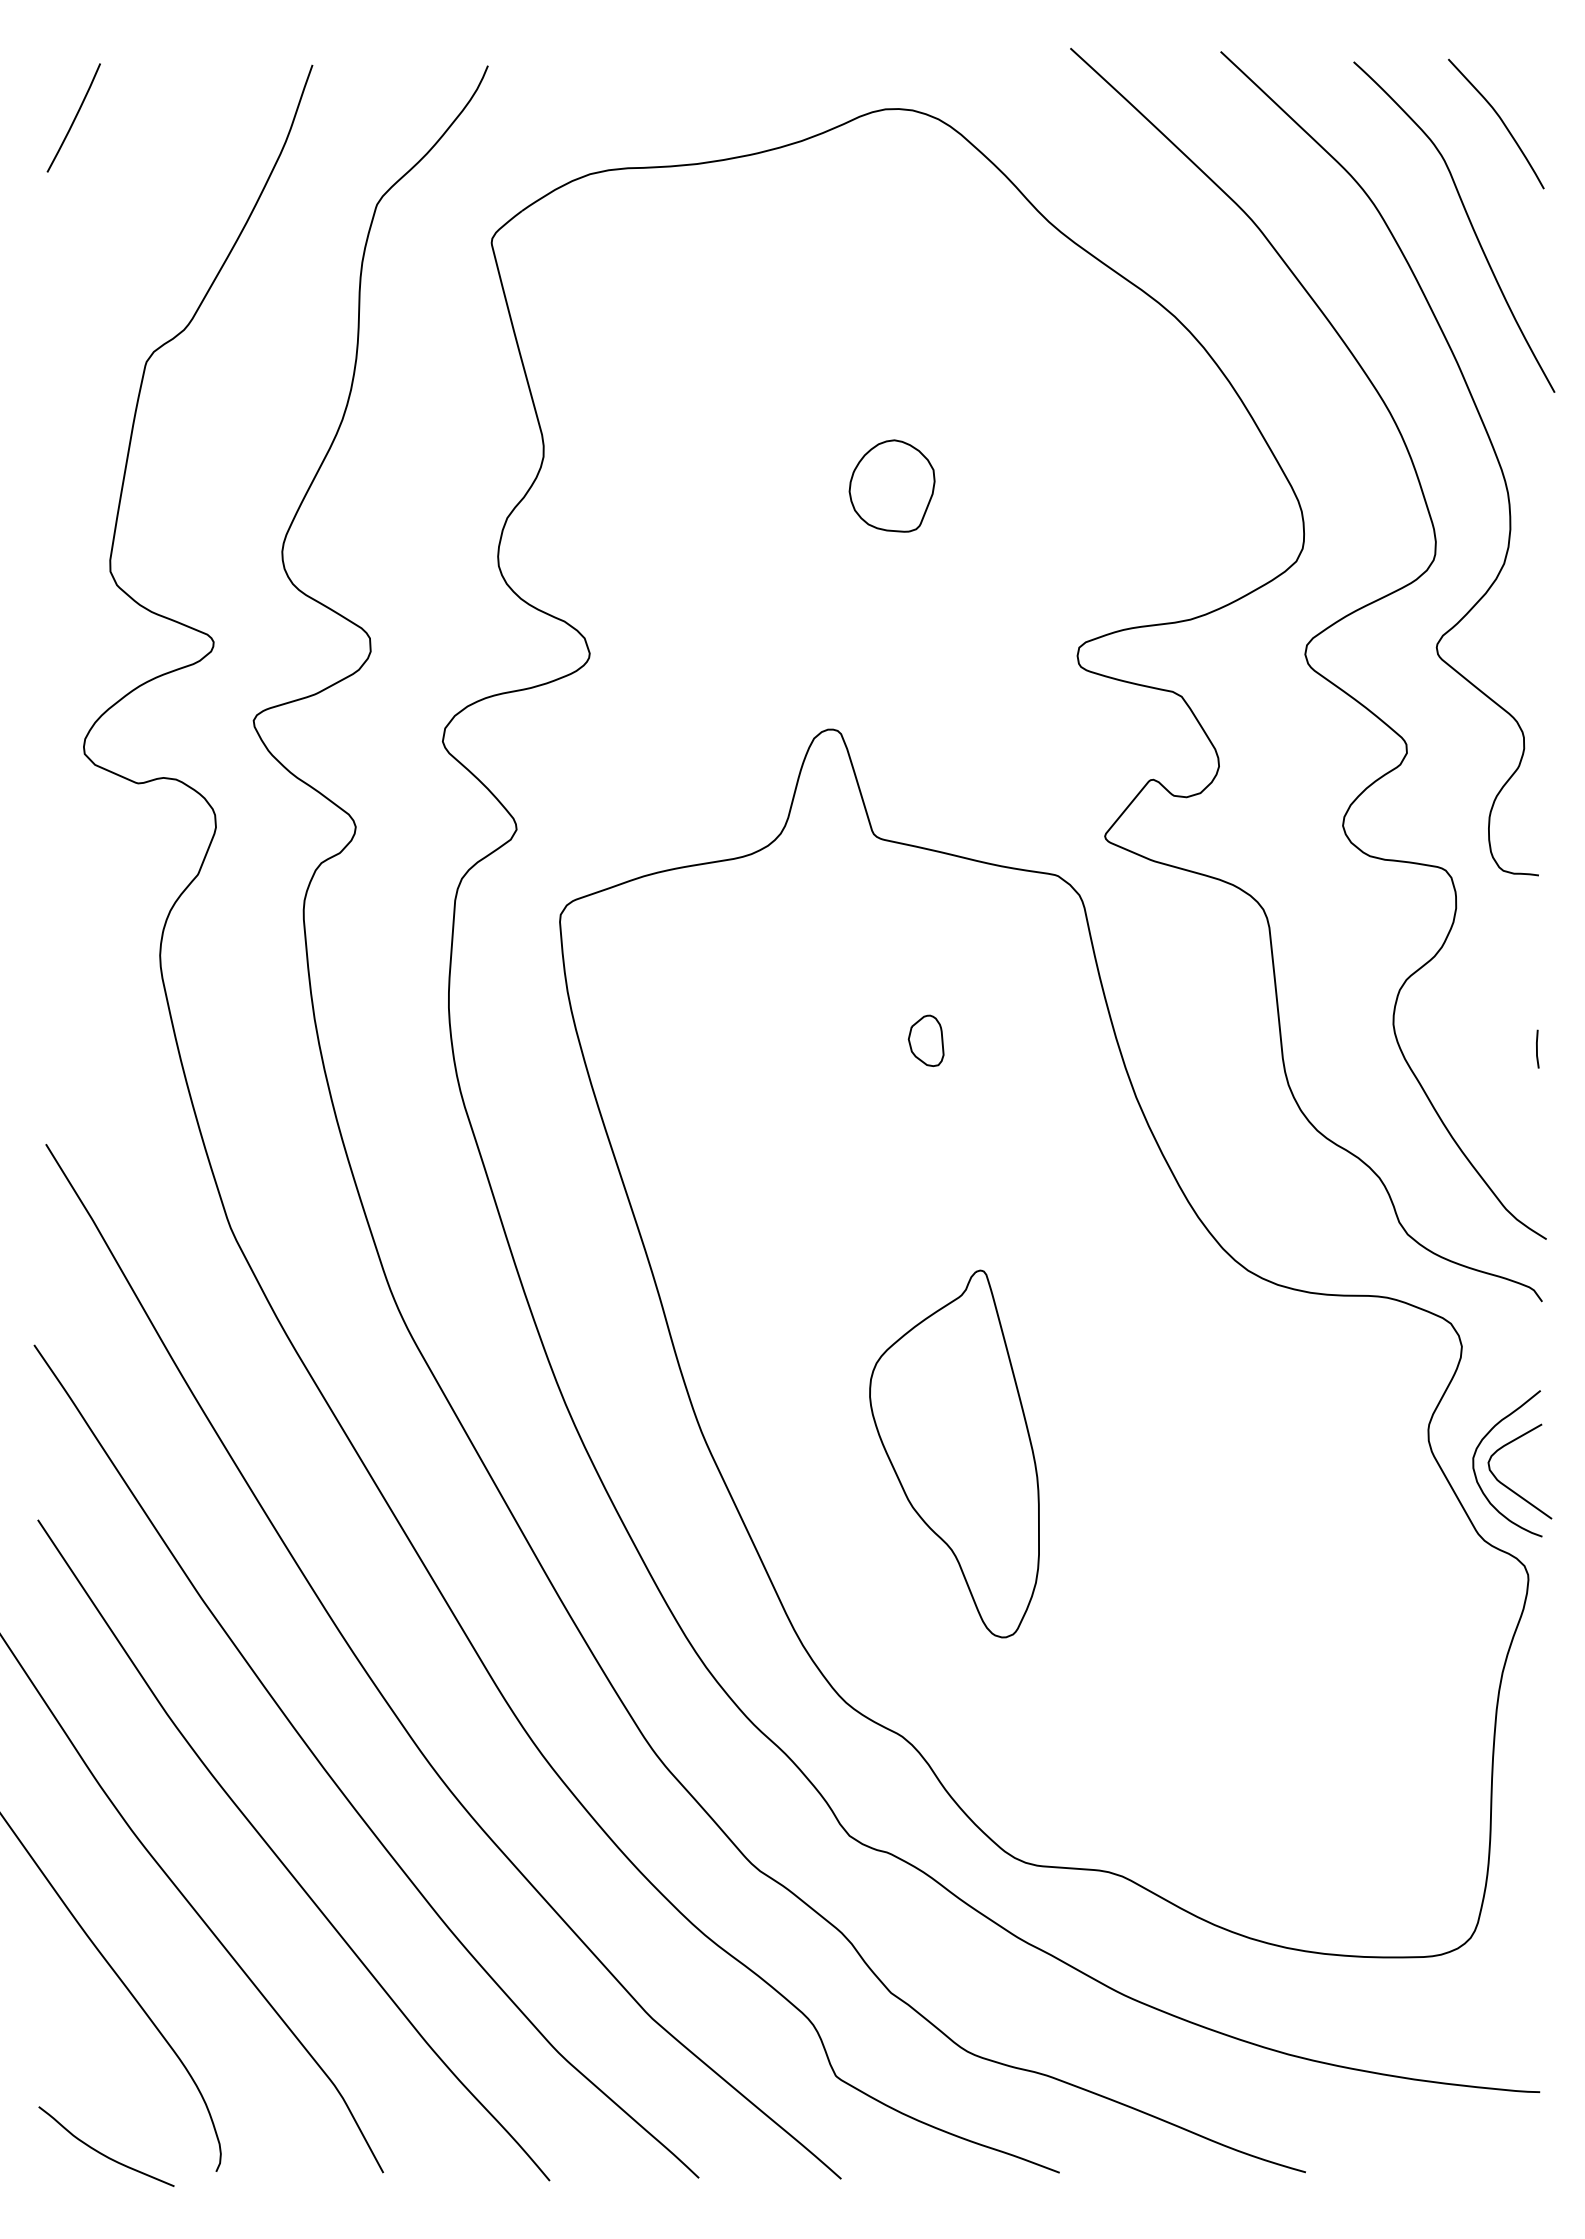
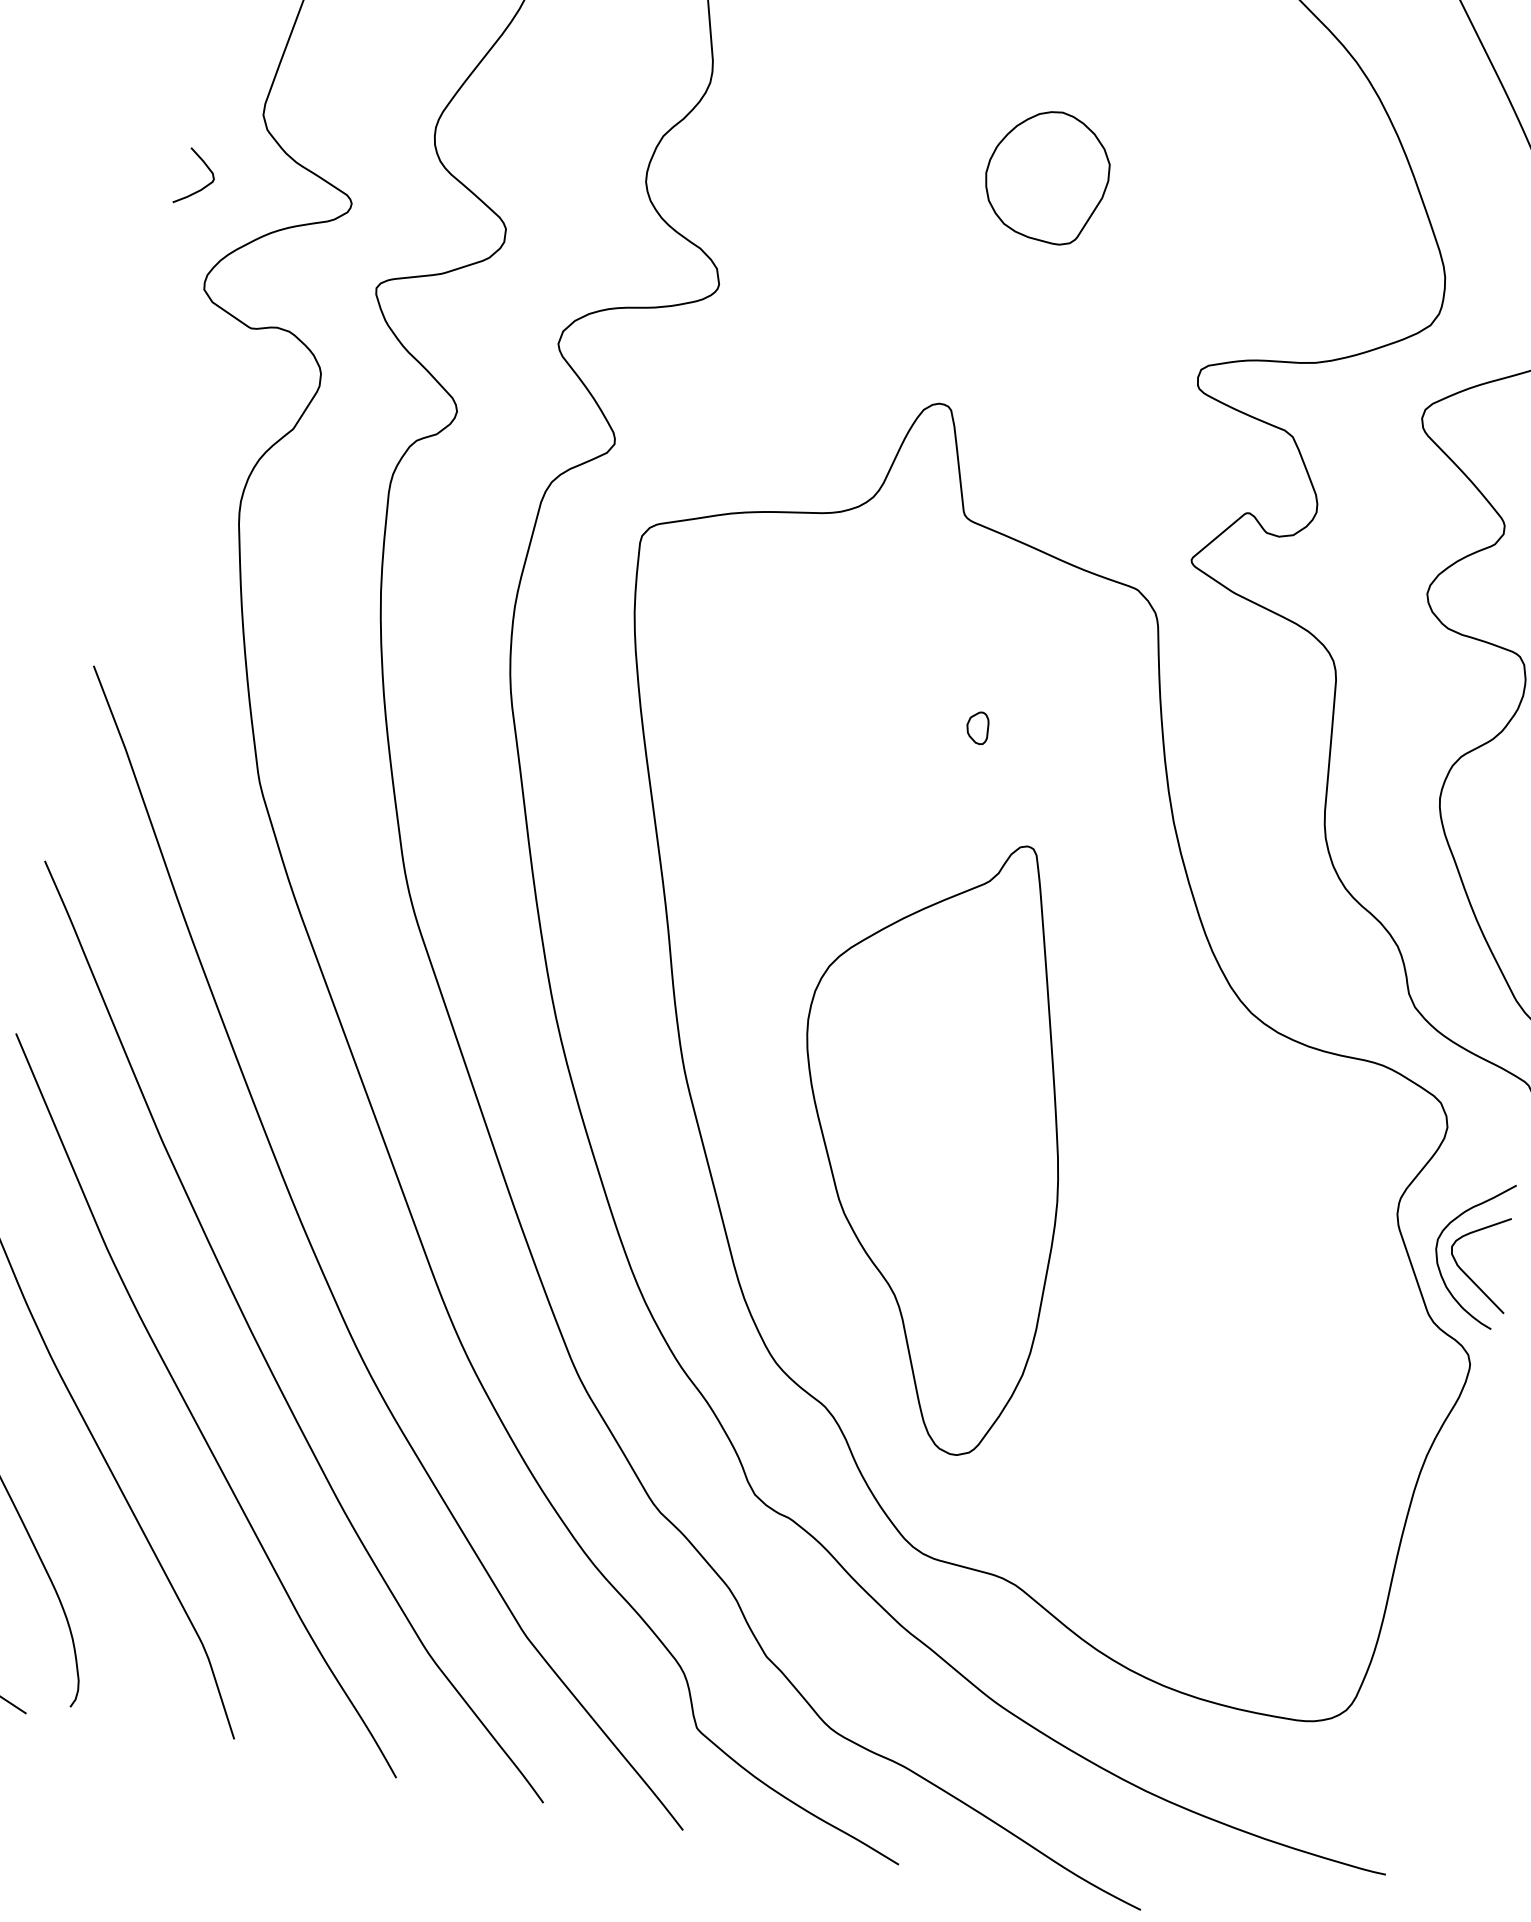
part: (891, 485) -> (1046, 175), size x1.43
curve: (65, 652) -> (204, 186), added
part: (926, 1040) -> (978, 727), size x0.62
part: (954, 1453) -> (929, 1138), size x1.67

